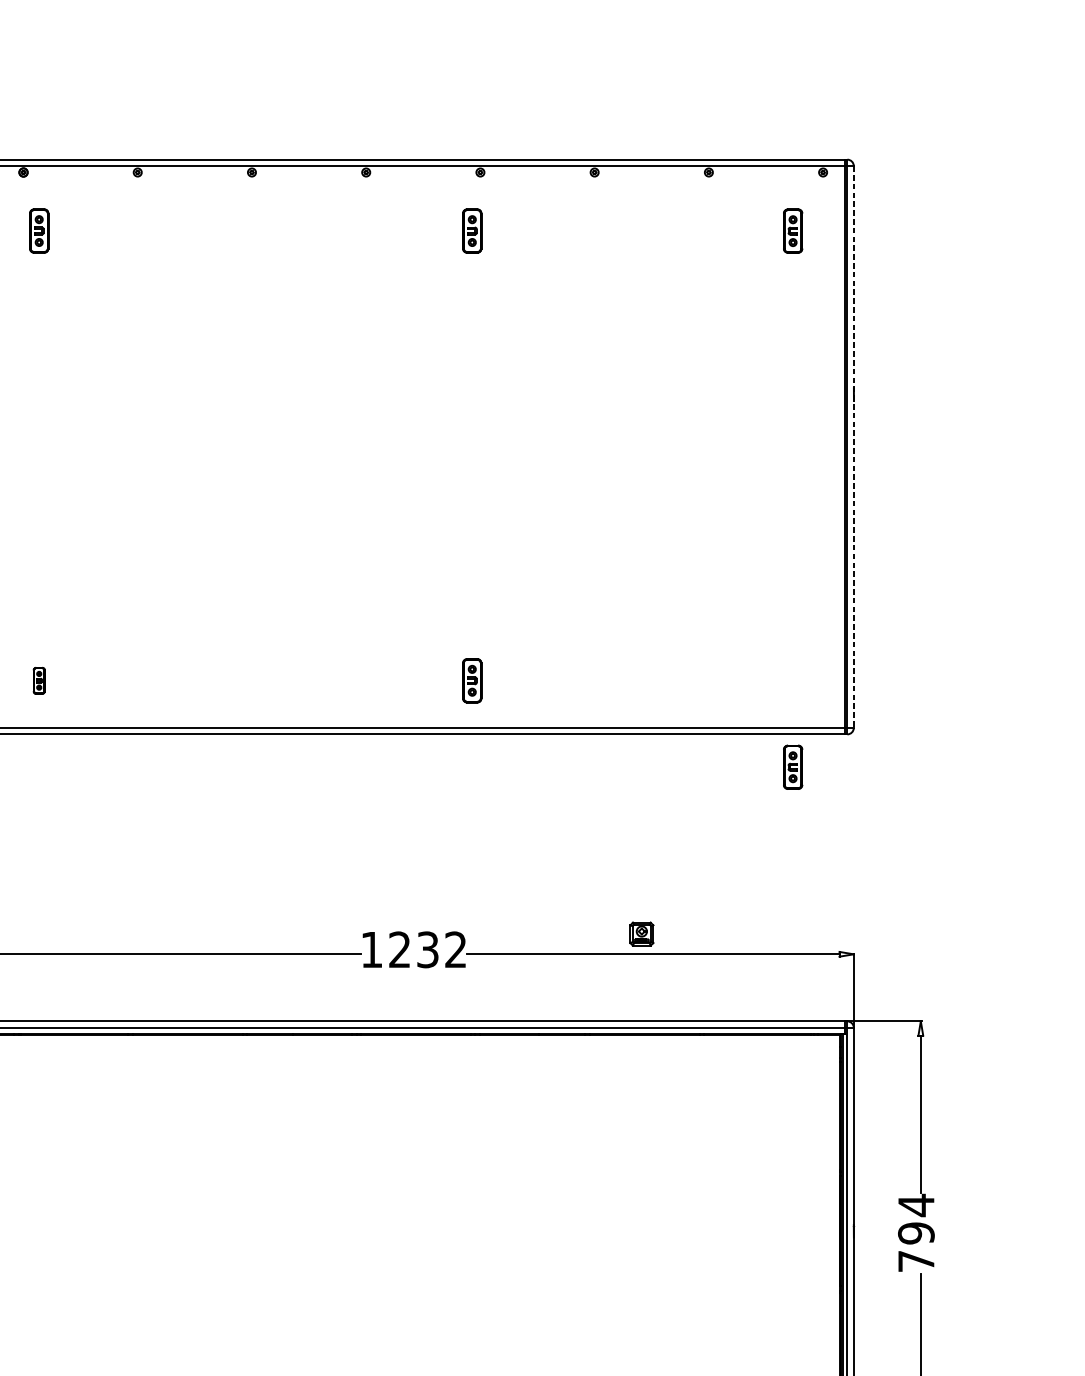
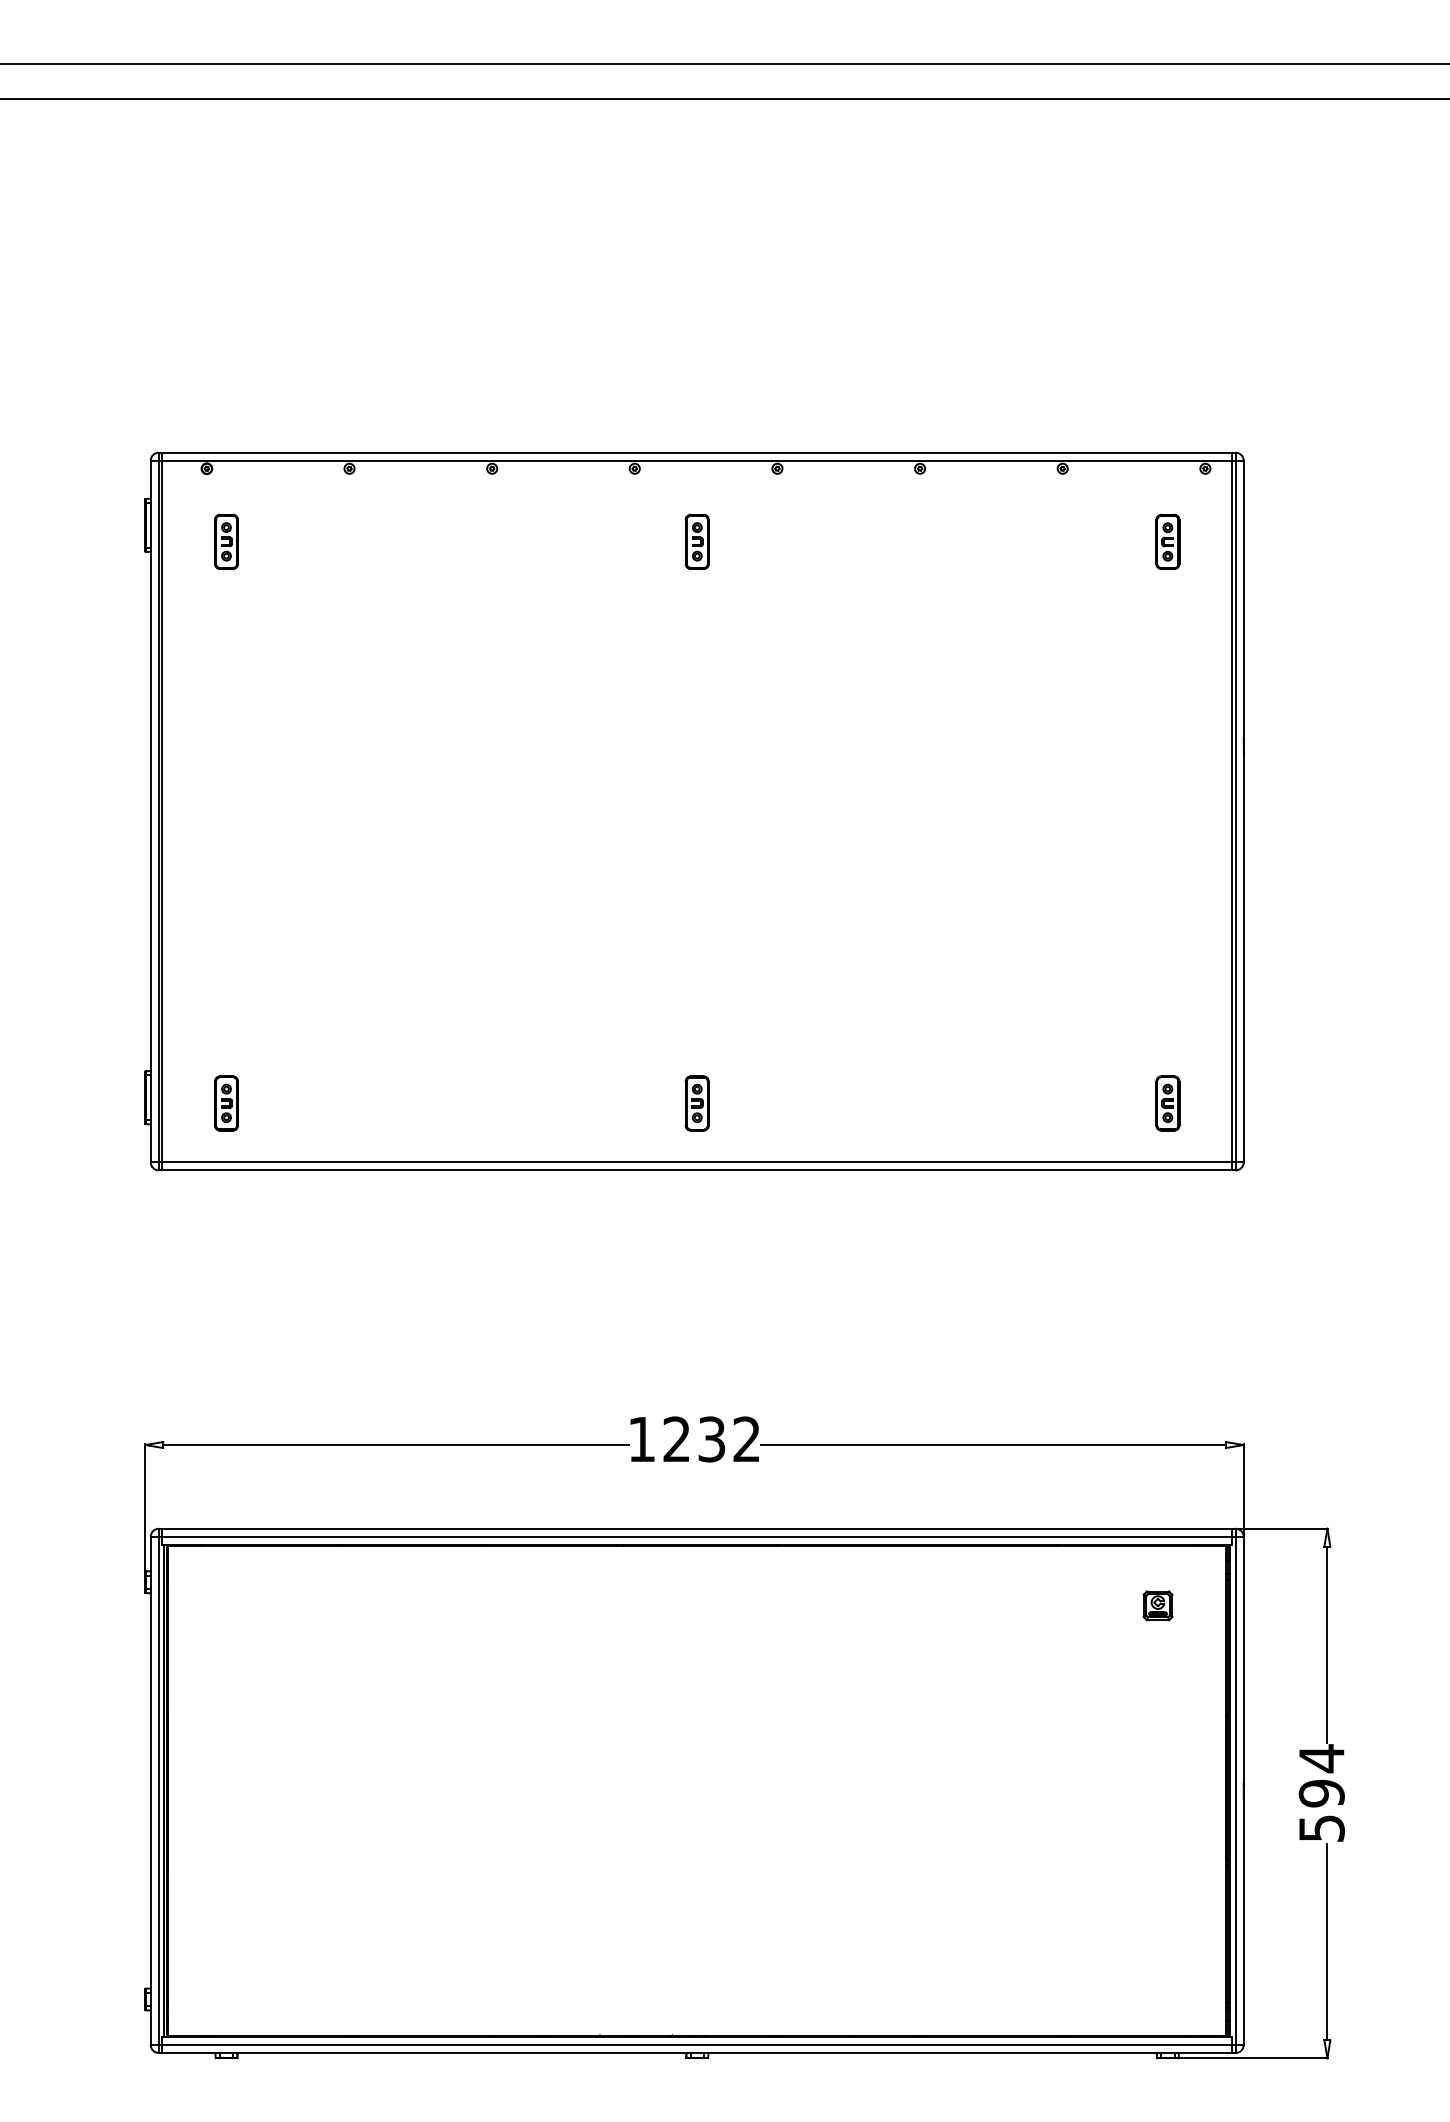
part: (471, 230) -> (696, 541), moved
line: (853, 446) -> (1243, 811), dashed -> solid
part: (39, 680) -> (226, 1103), size x1.67
part: (471, 680) -> (696, 1103), moved
part: (792, 767) -> (1167, 1103), moved
part: (641, 933) -> (1157, 1605), moved
text: (916, 1261) -> (1321, 1828), 794 -> 594

